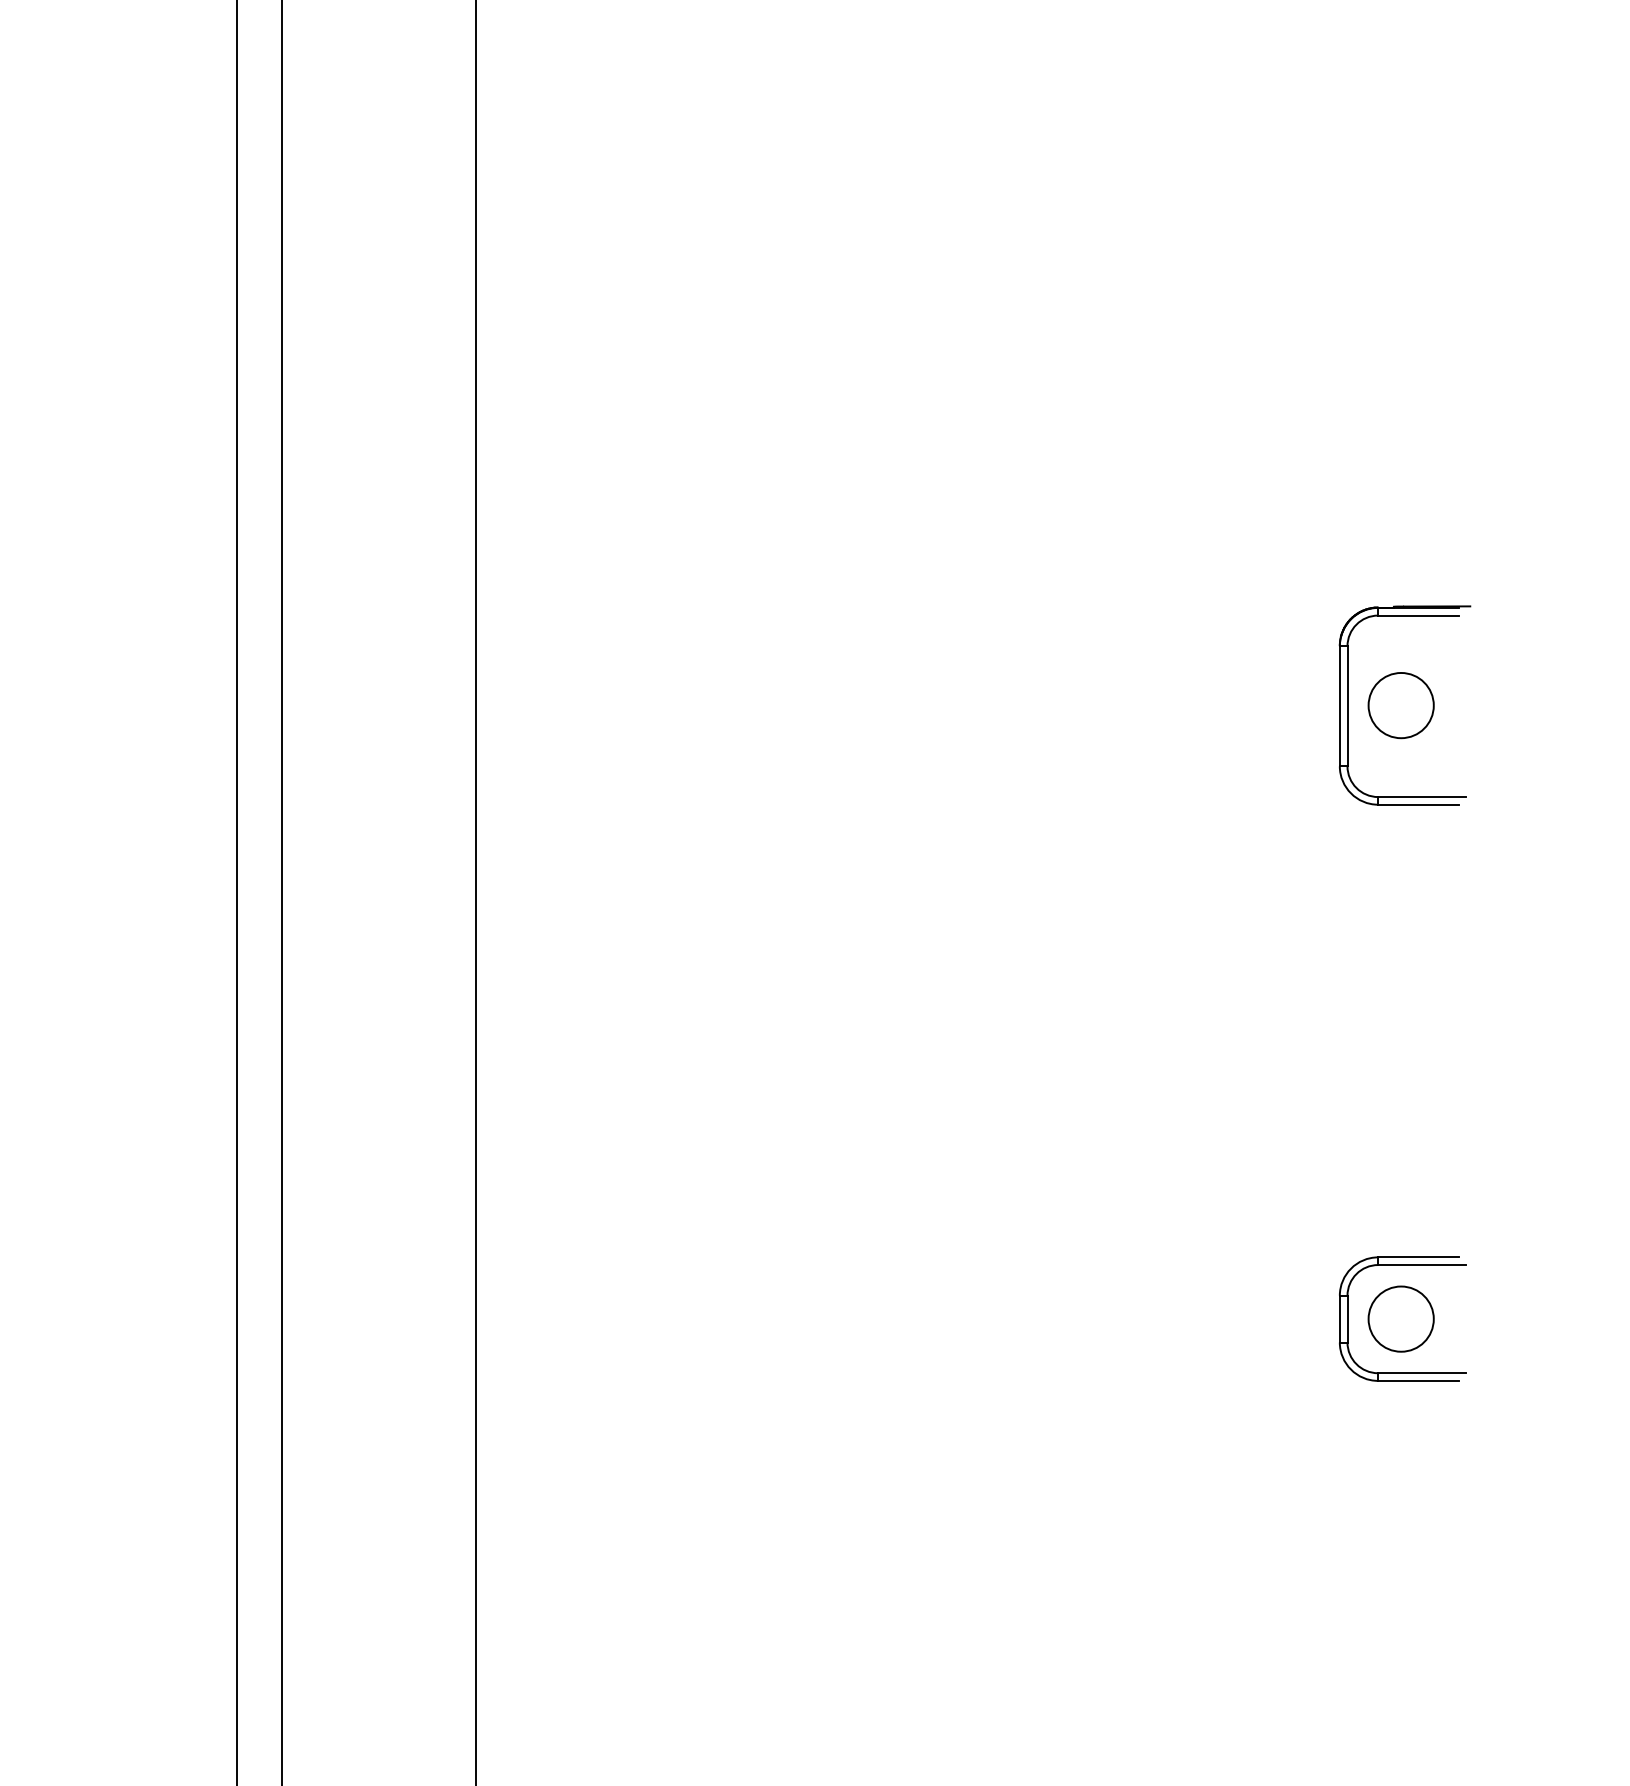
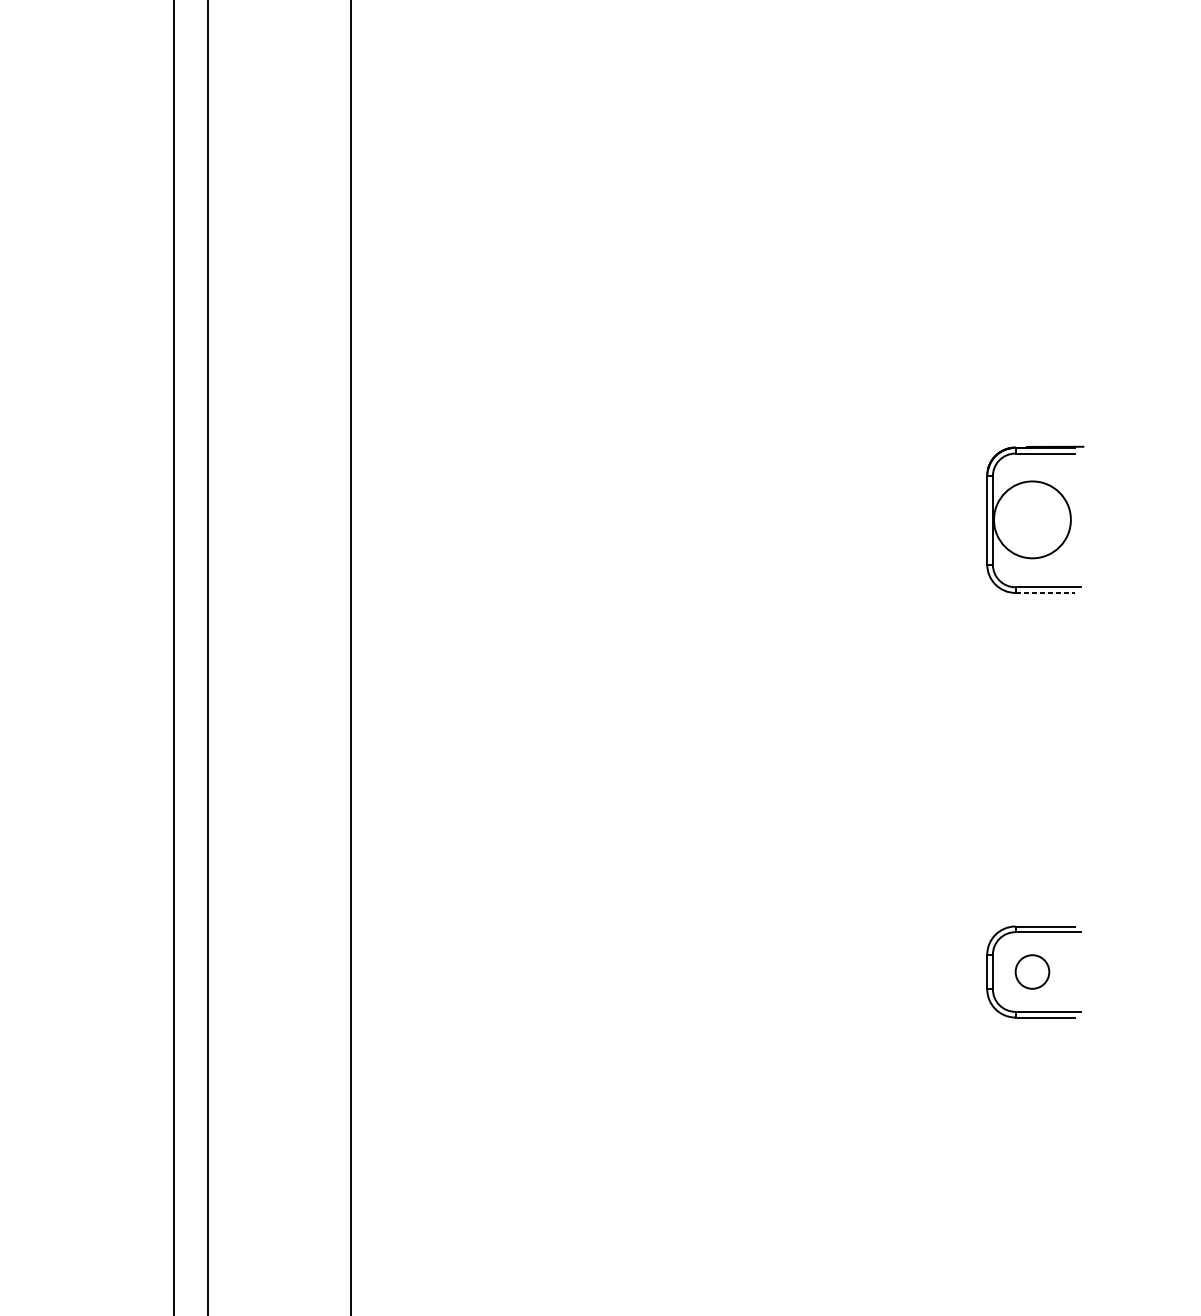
circle: (1400, 705) -> (1031, 519), size x1.6
line: (1418, 804) -> (1045, 592), solid -> dashed
circle: (1400, 1318) -> (1031, 971), size x0.7

